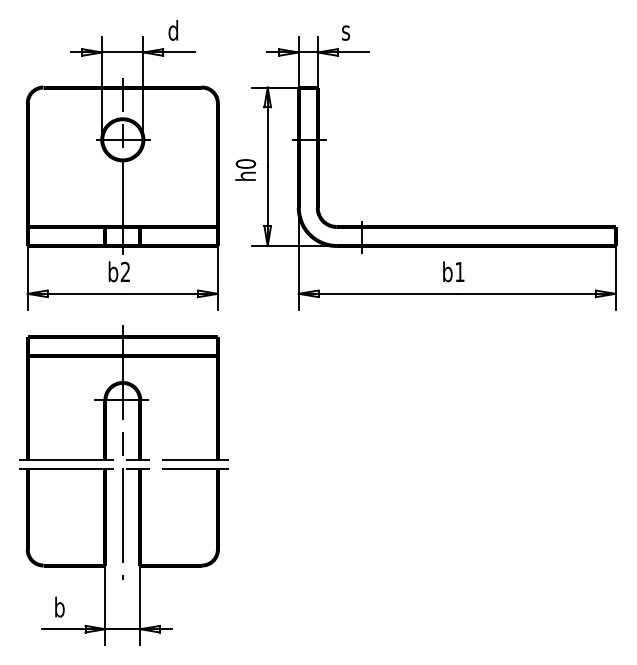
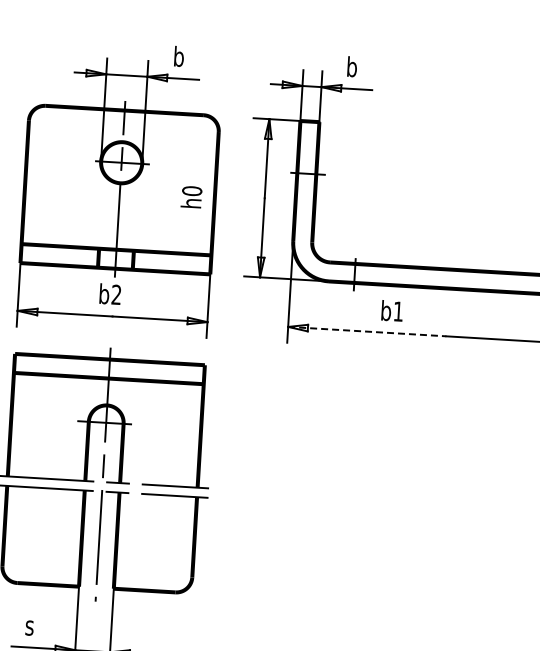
text: (173, 30) -> (178, 56), d -> b
text: (347, 30) -> (352, 66), s -> b
text: (245, 169) -> (191, 196), moved
text: (453, 271) -> (392, 310), moved
line: (378, 293) -> (367, 331), solid -> dashed
text: (59, 606) -> (30, 624), b -> s

